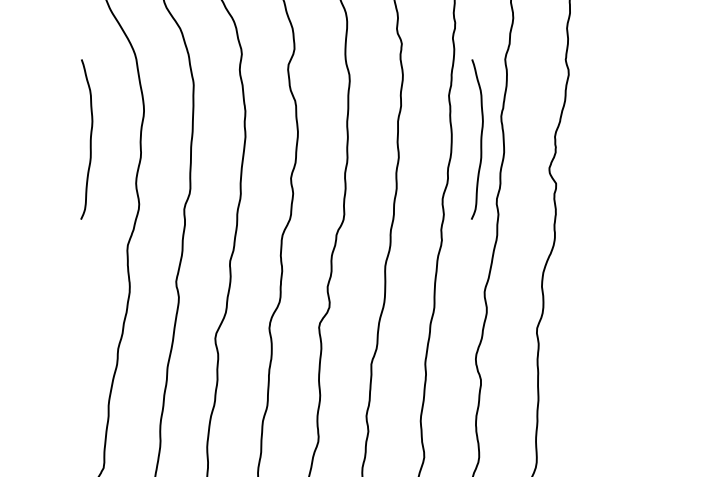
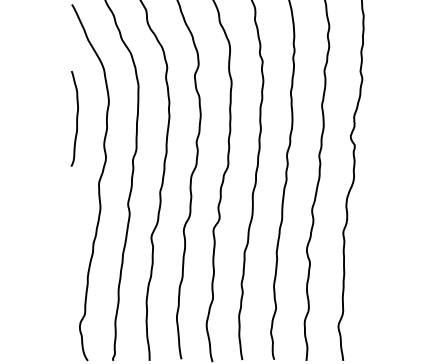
curve: (480, 138) -> (309, 118), removed

